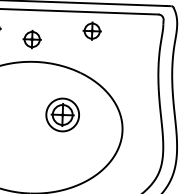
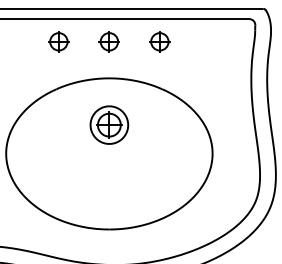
part: (91, 30) -> (159, 41), moved
part: (31, 39) -> (108, 41), moved
part: (62, 114) -> (109, 124), moved

